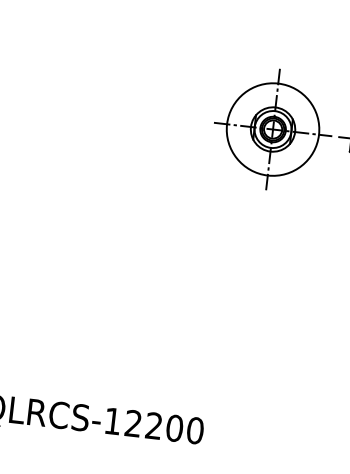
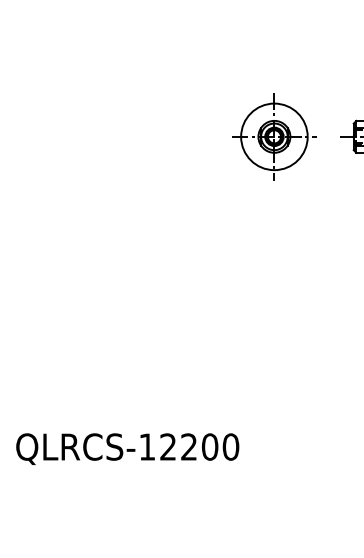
part: (273, 129) -> (274, 136), size x0.71

